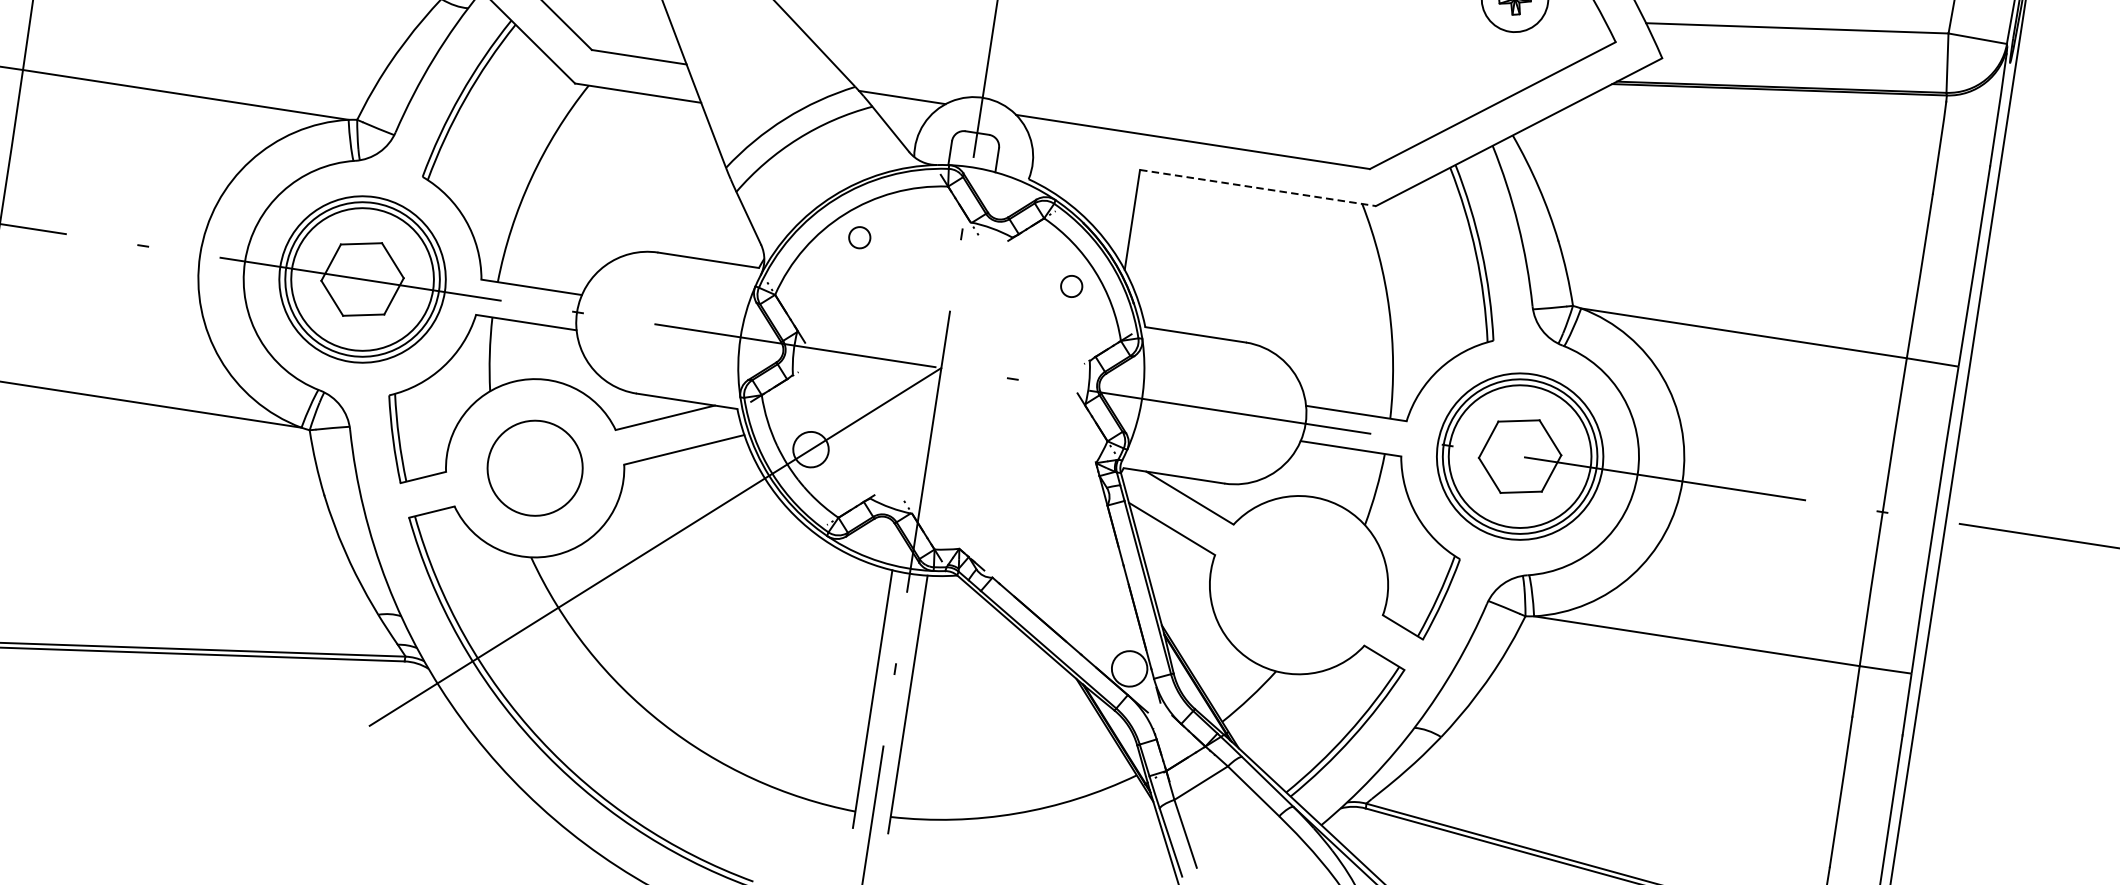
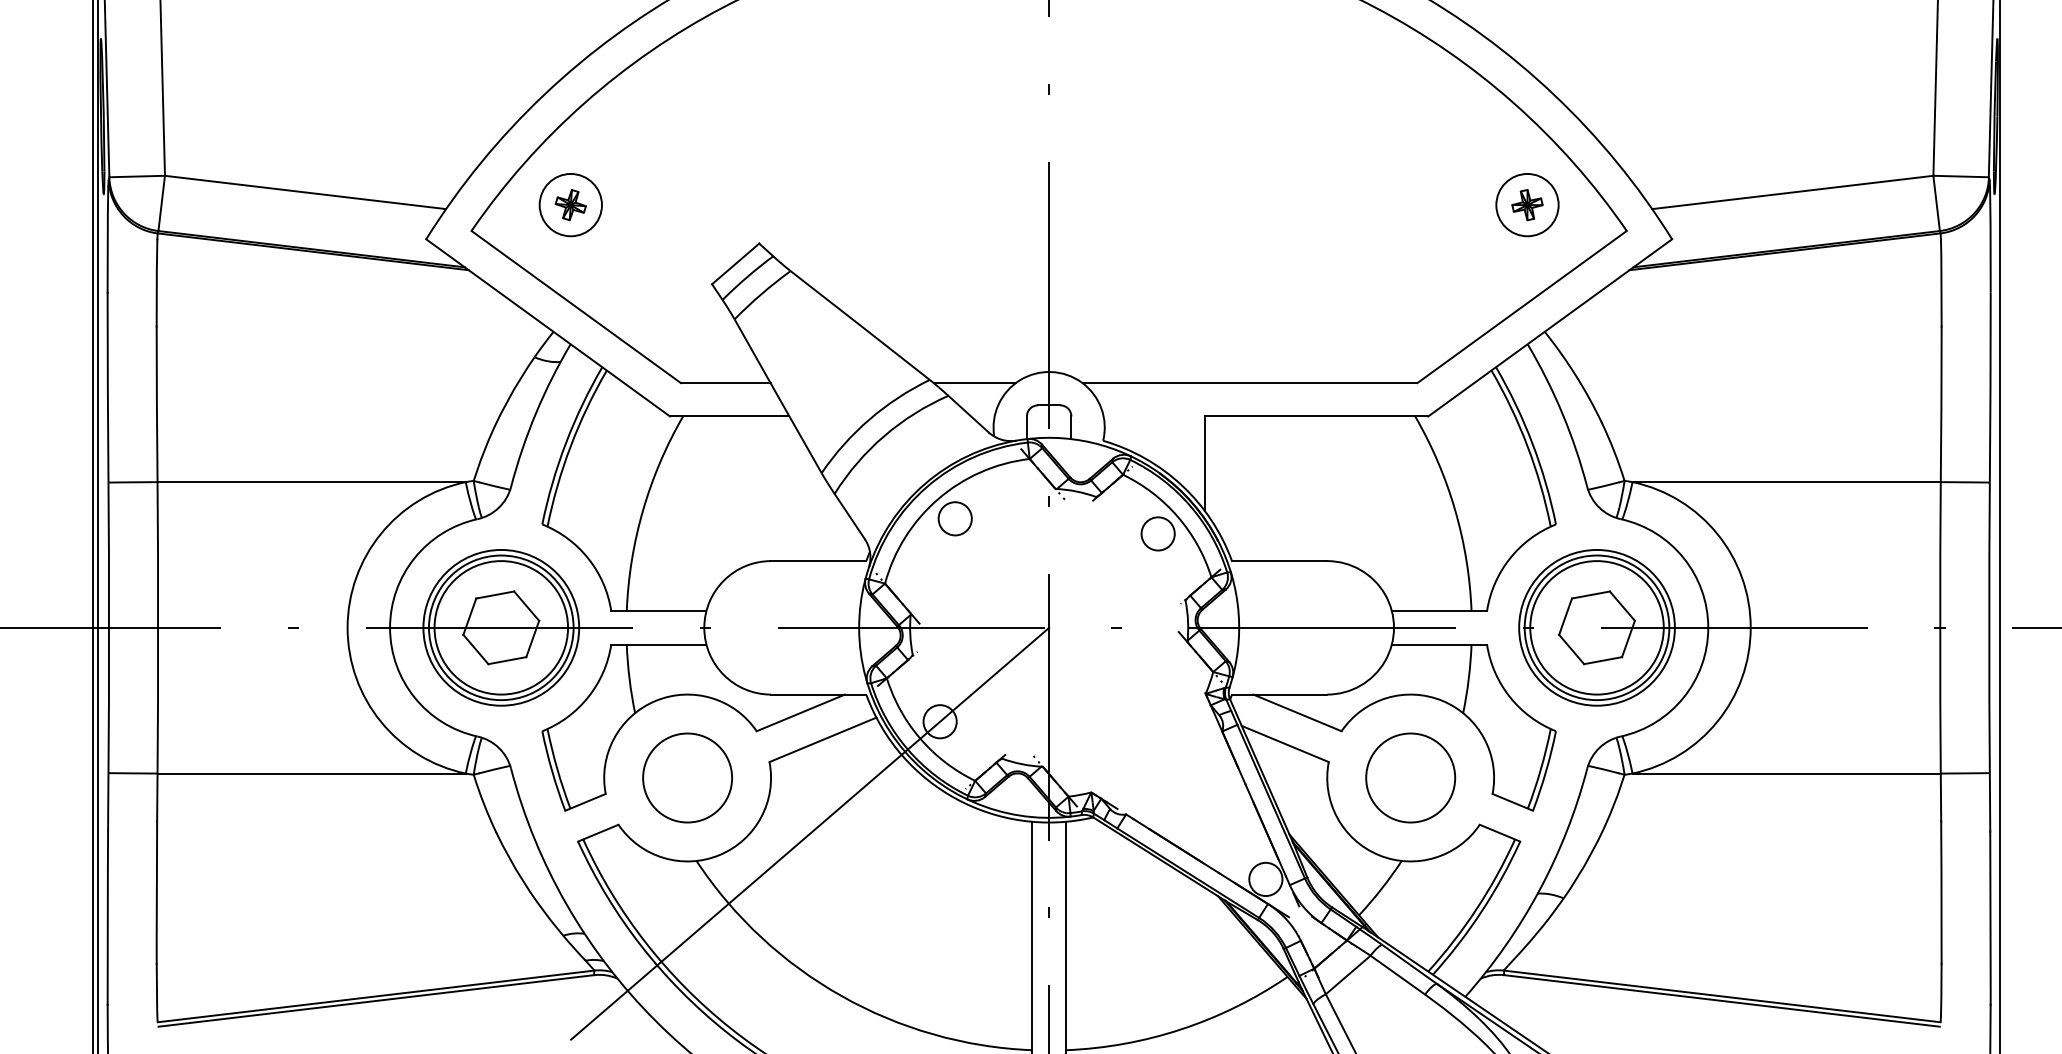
line: (1257, 188) -> (1316, 416), dashed -> solid
circle: (859, 237) -> (954, 518), size x1.67
circle: (1071, 285) -> (1157, 533), size x1.67
circle: (1298, 584) -> (1410, 777), added

